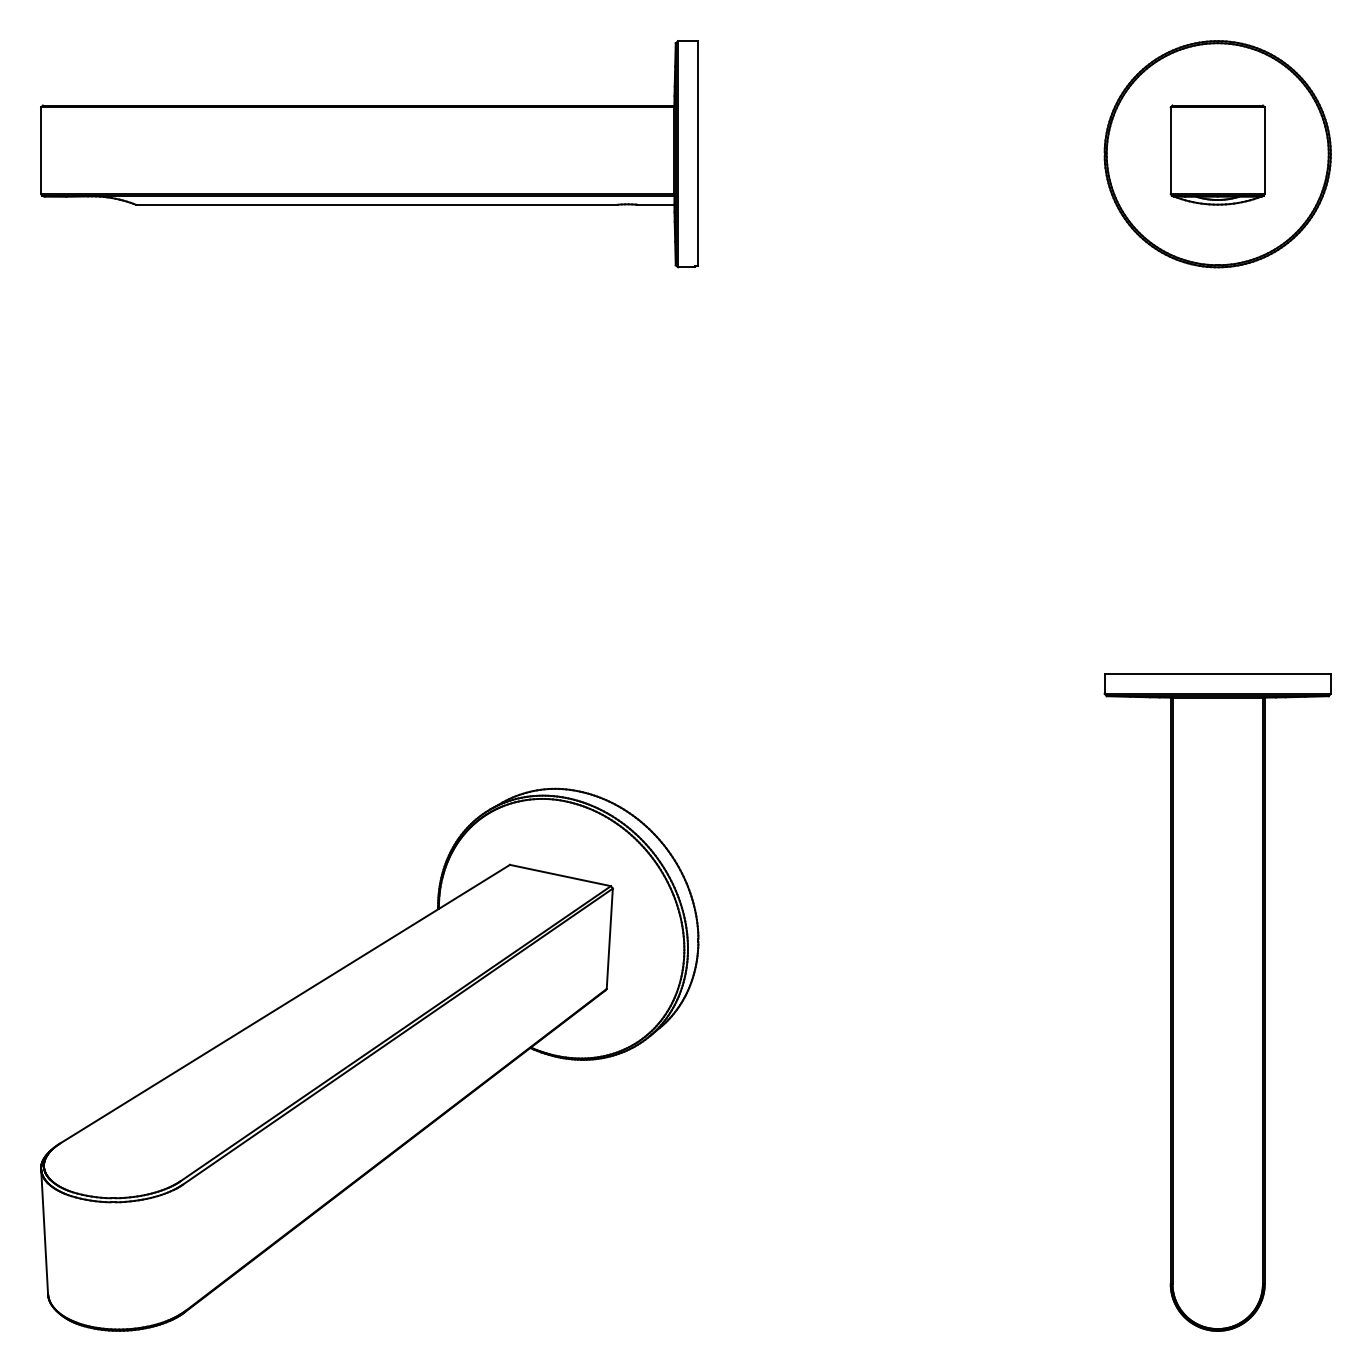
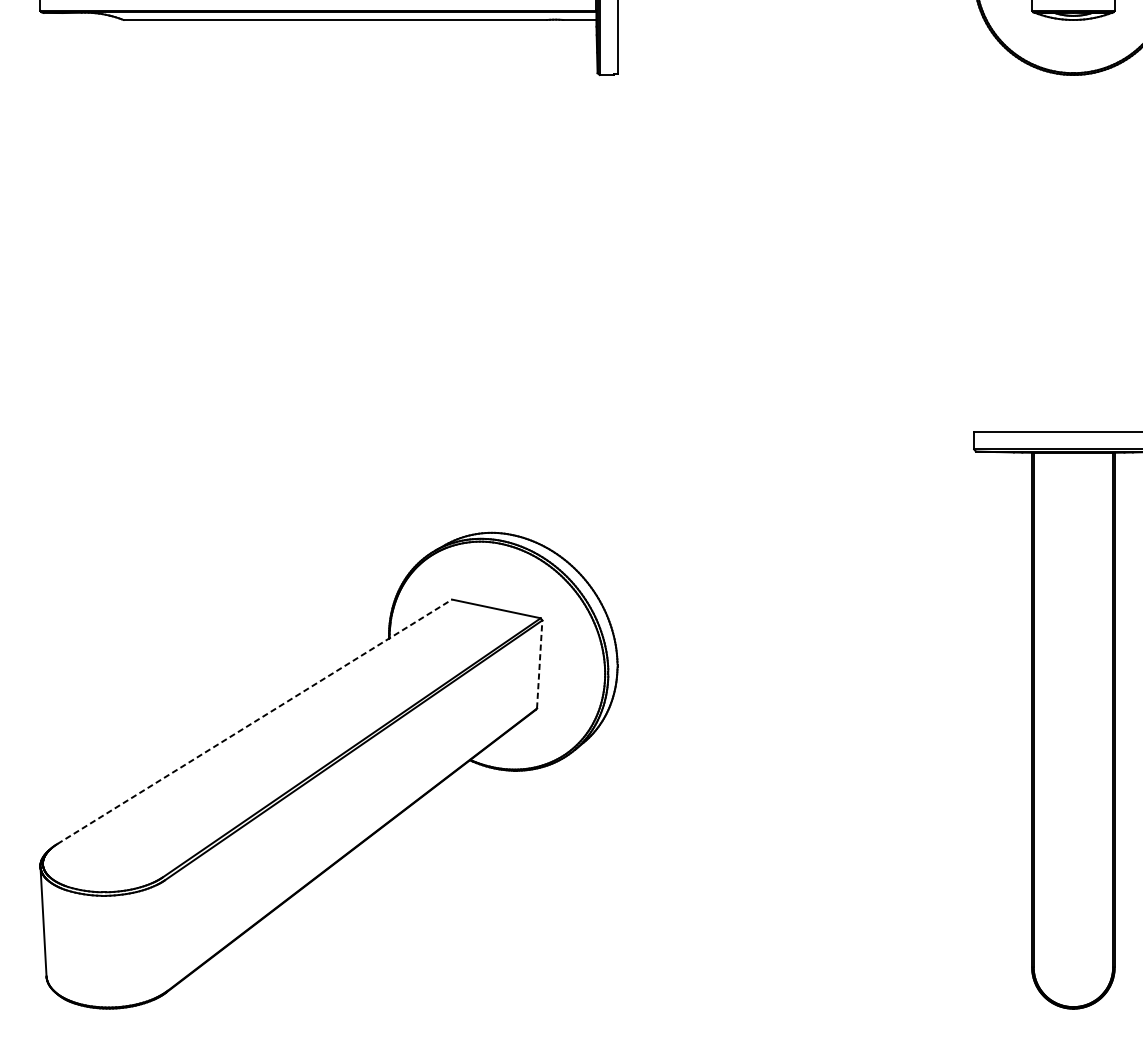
line: (609, 938) -> (539, 664), solid -> dashed
line: (285, 1003) -> (254, 721), solid -> dashed

